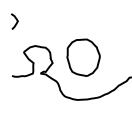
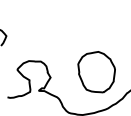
part: (83, 57) -> (96, 72), moved

